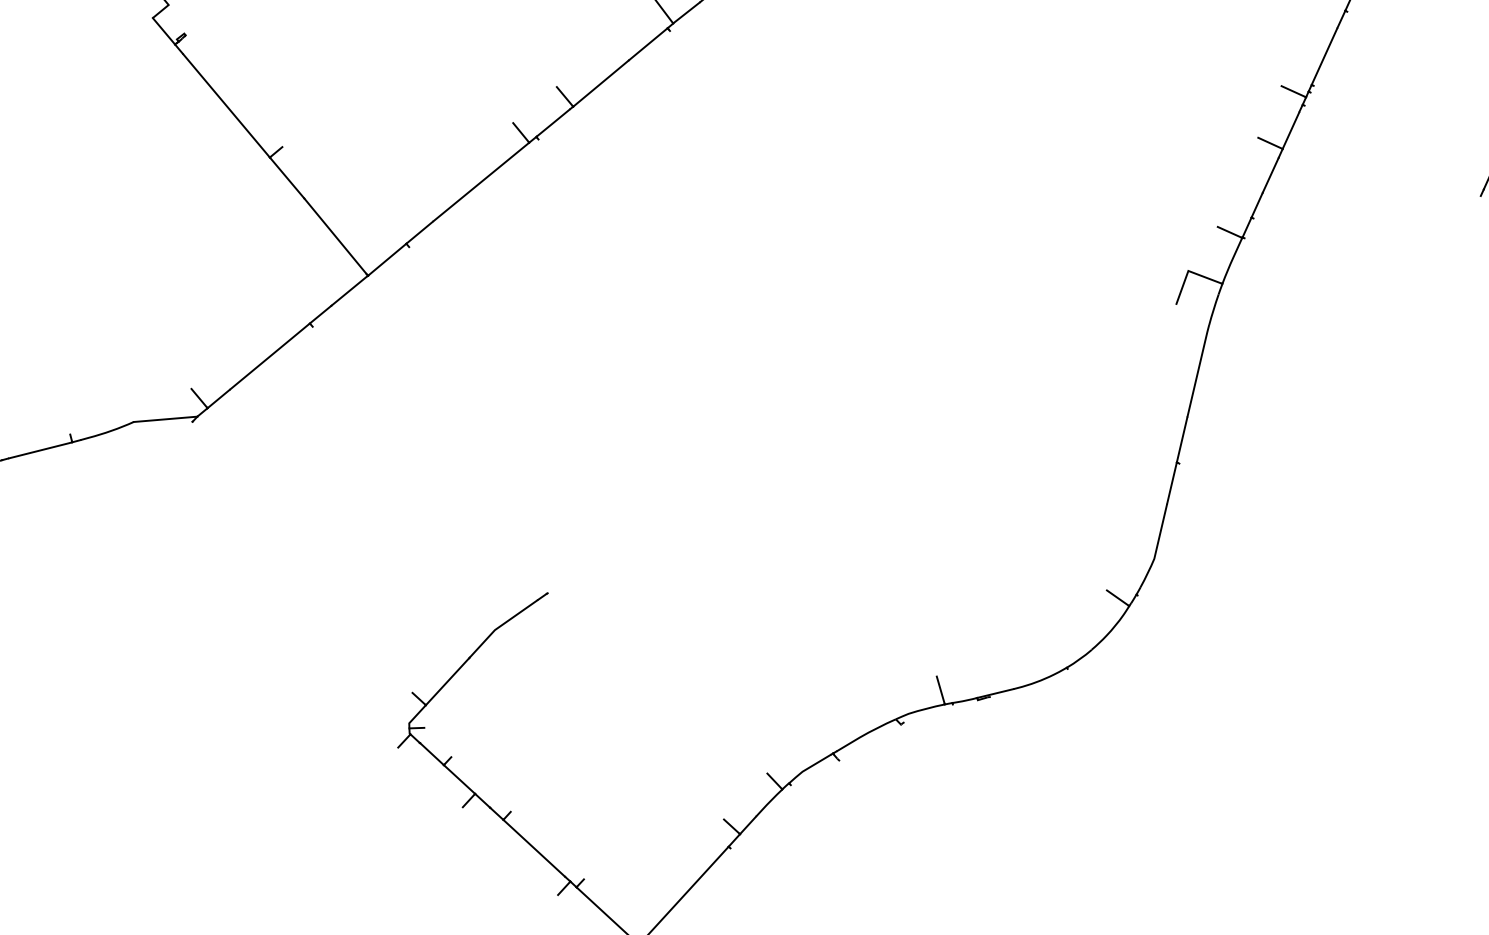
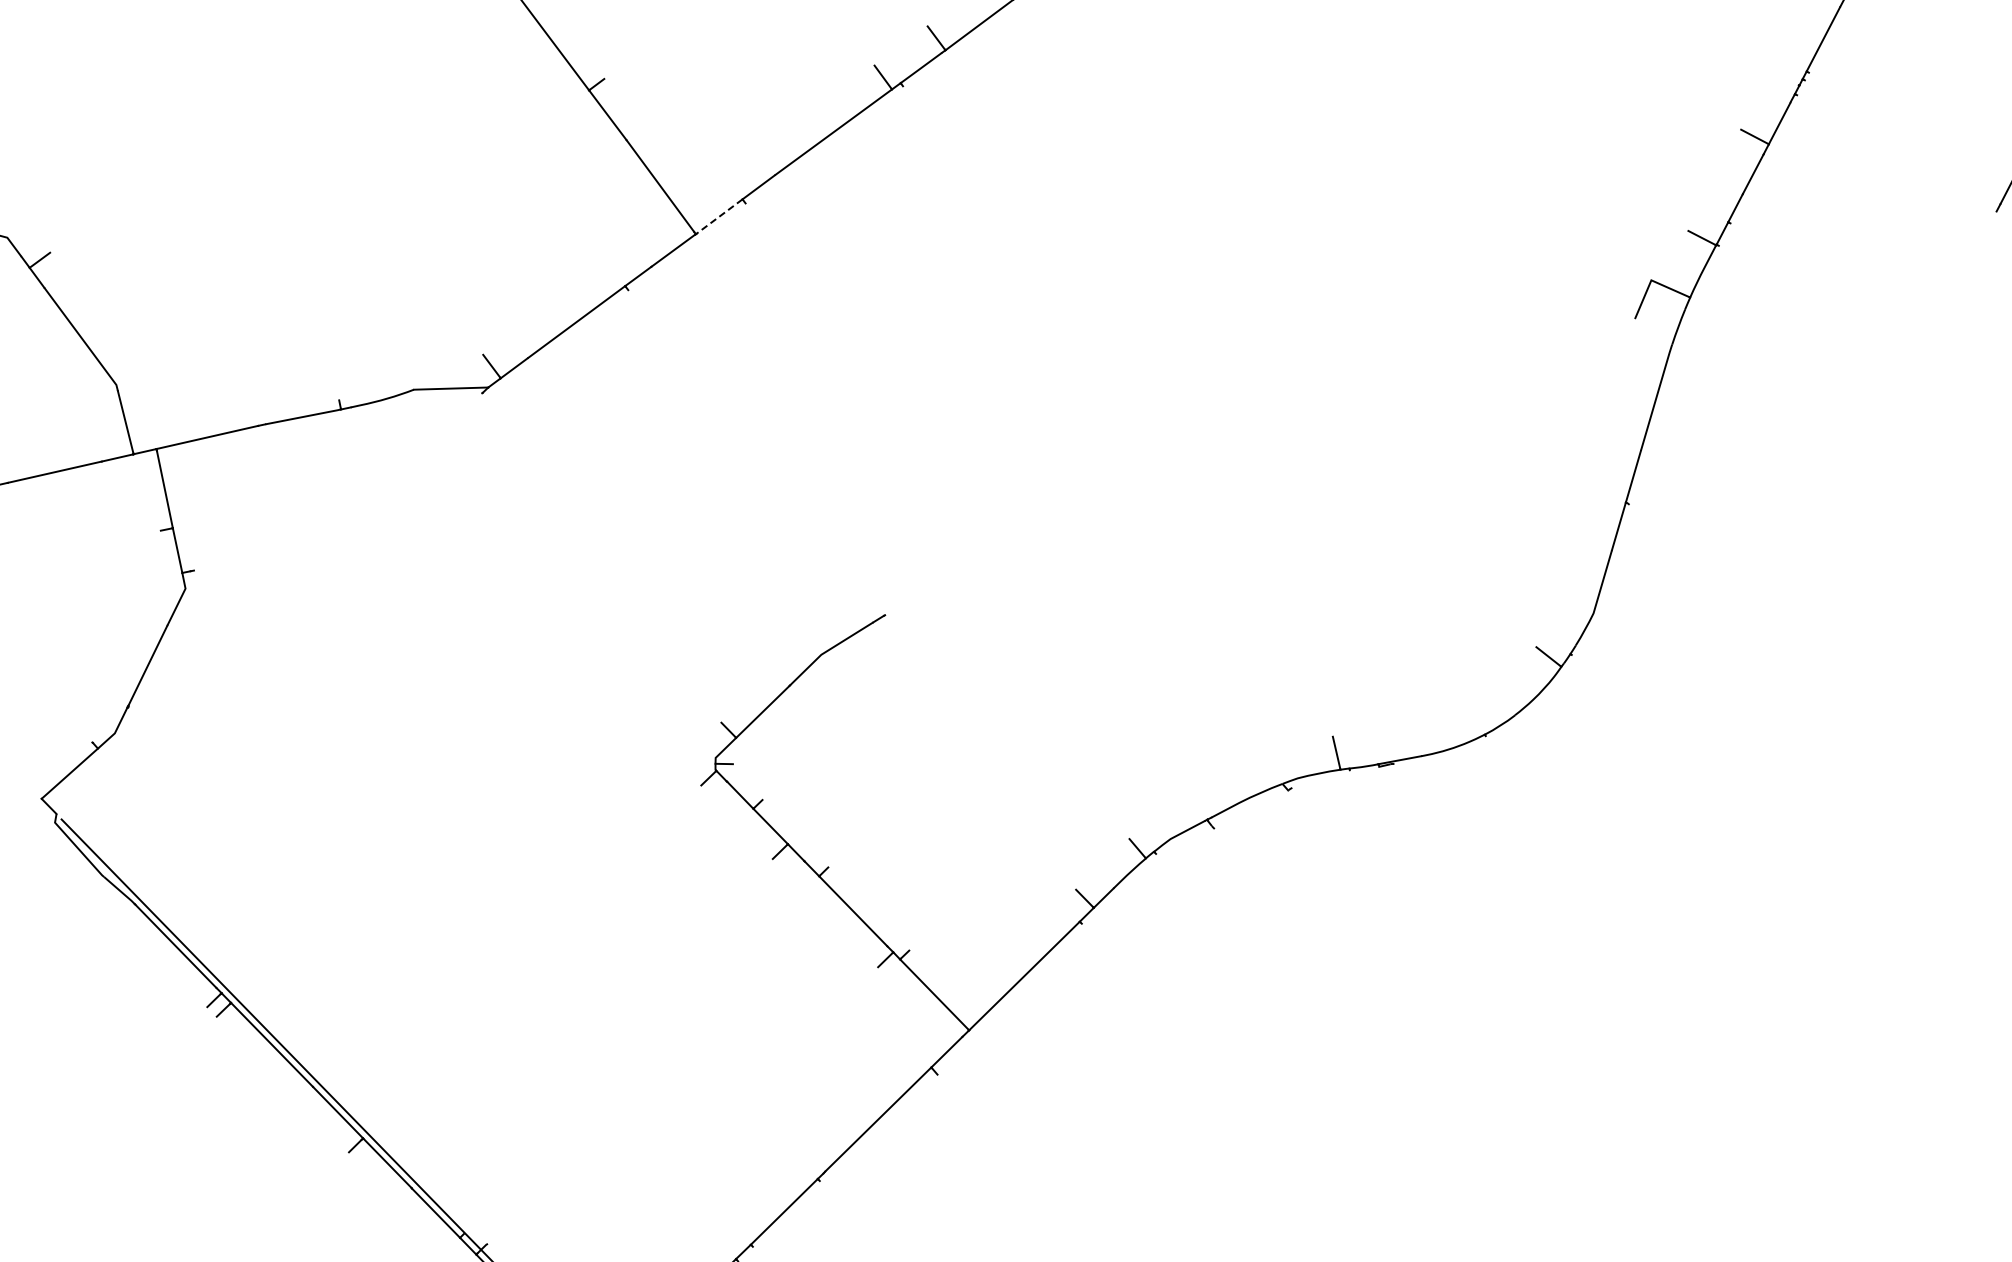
line: (1293, 91) -> (1784, 78), removed
line: (387, 259) -> (719, 216), solid -> dashed

